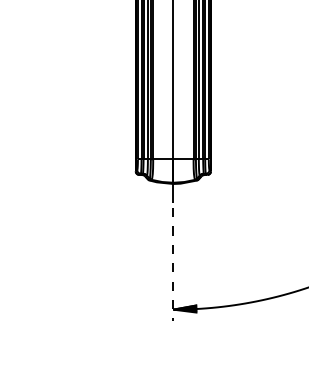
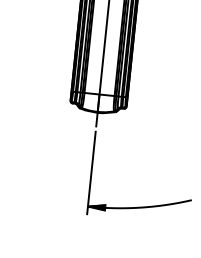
line: (173, 264) -> (91, 172), dashed -> solid

